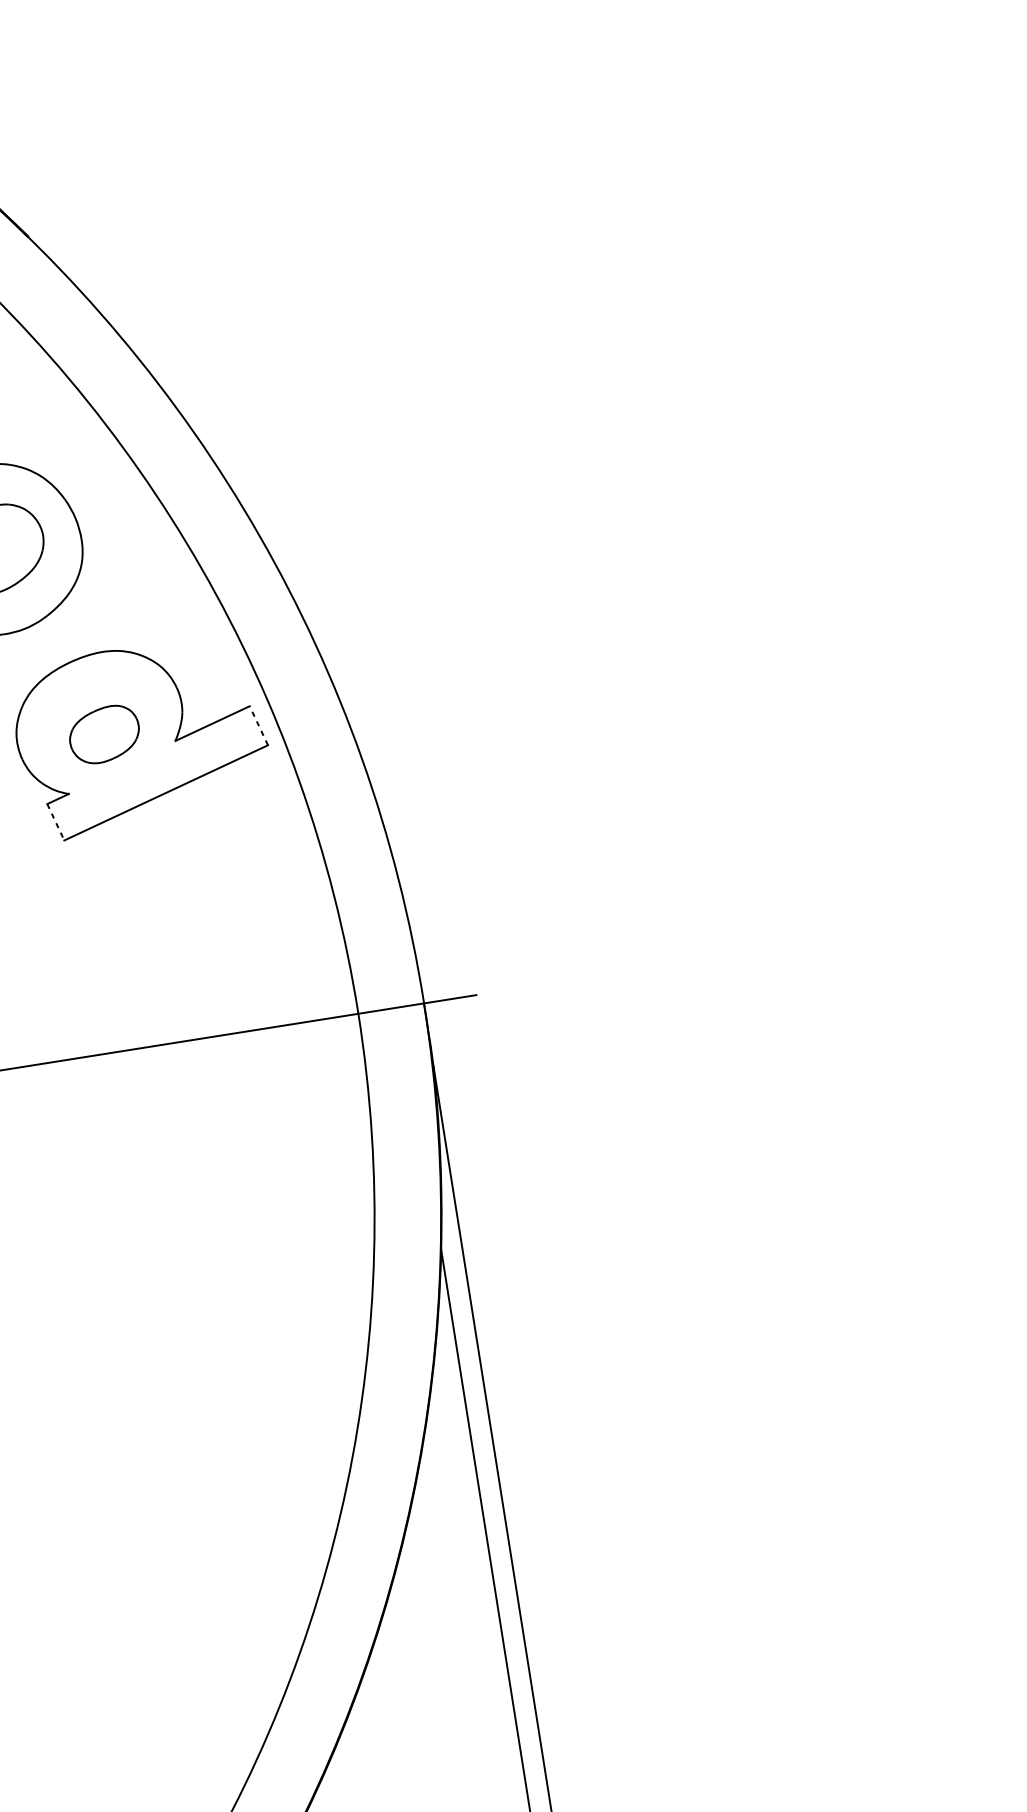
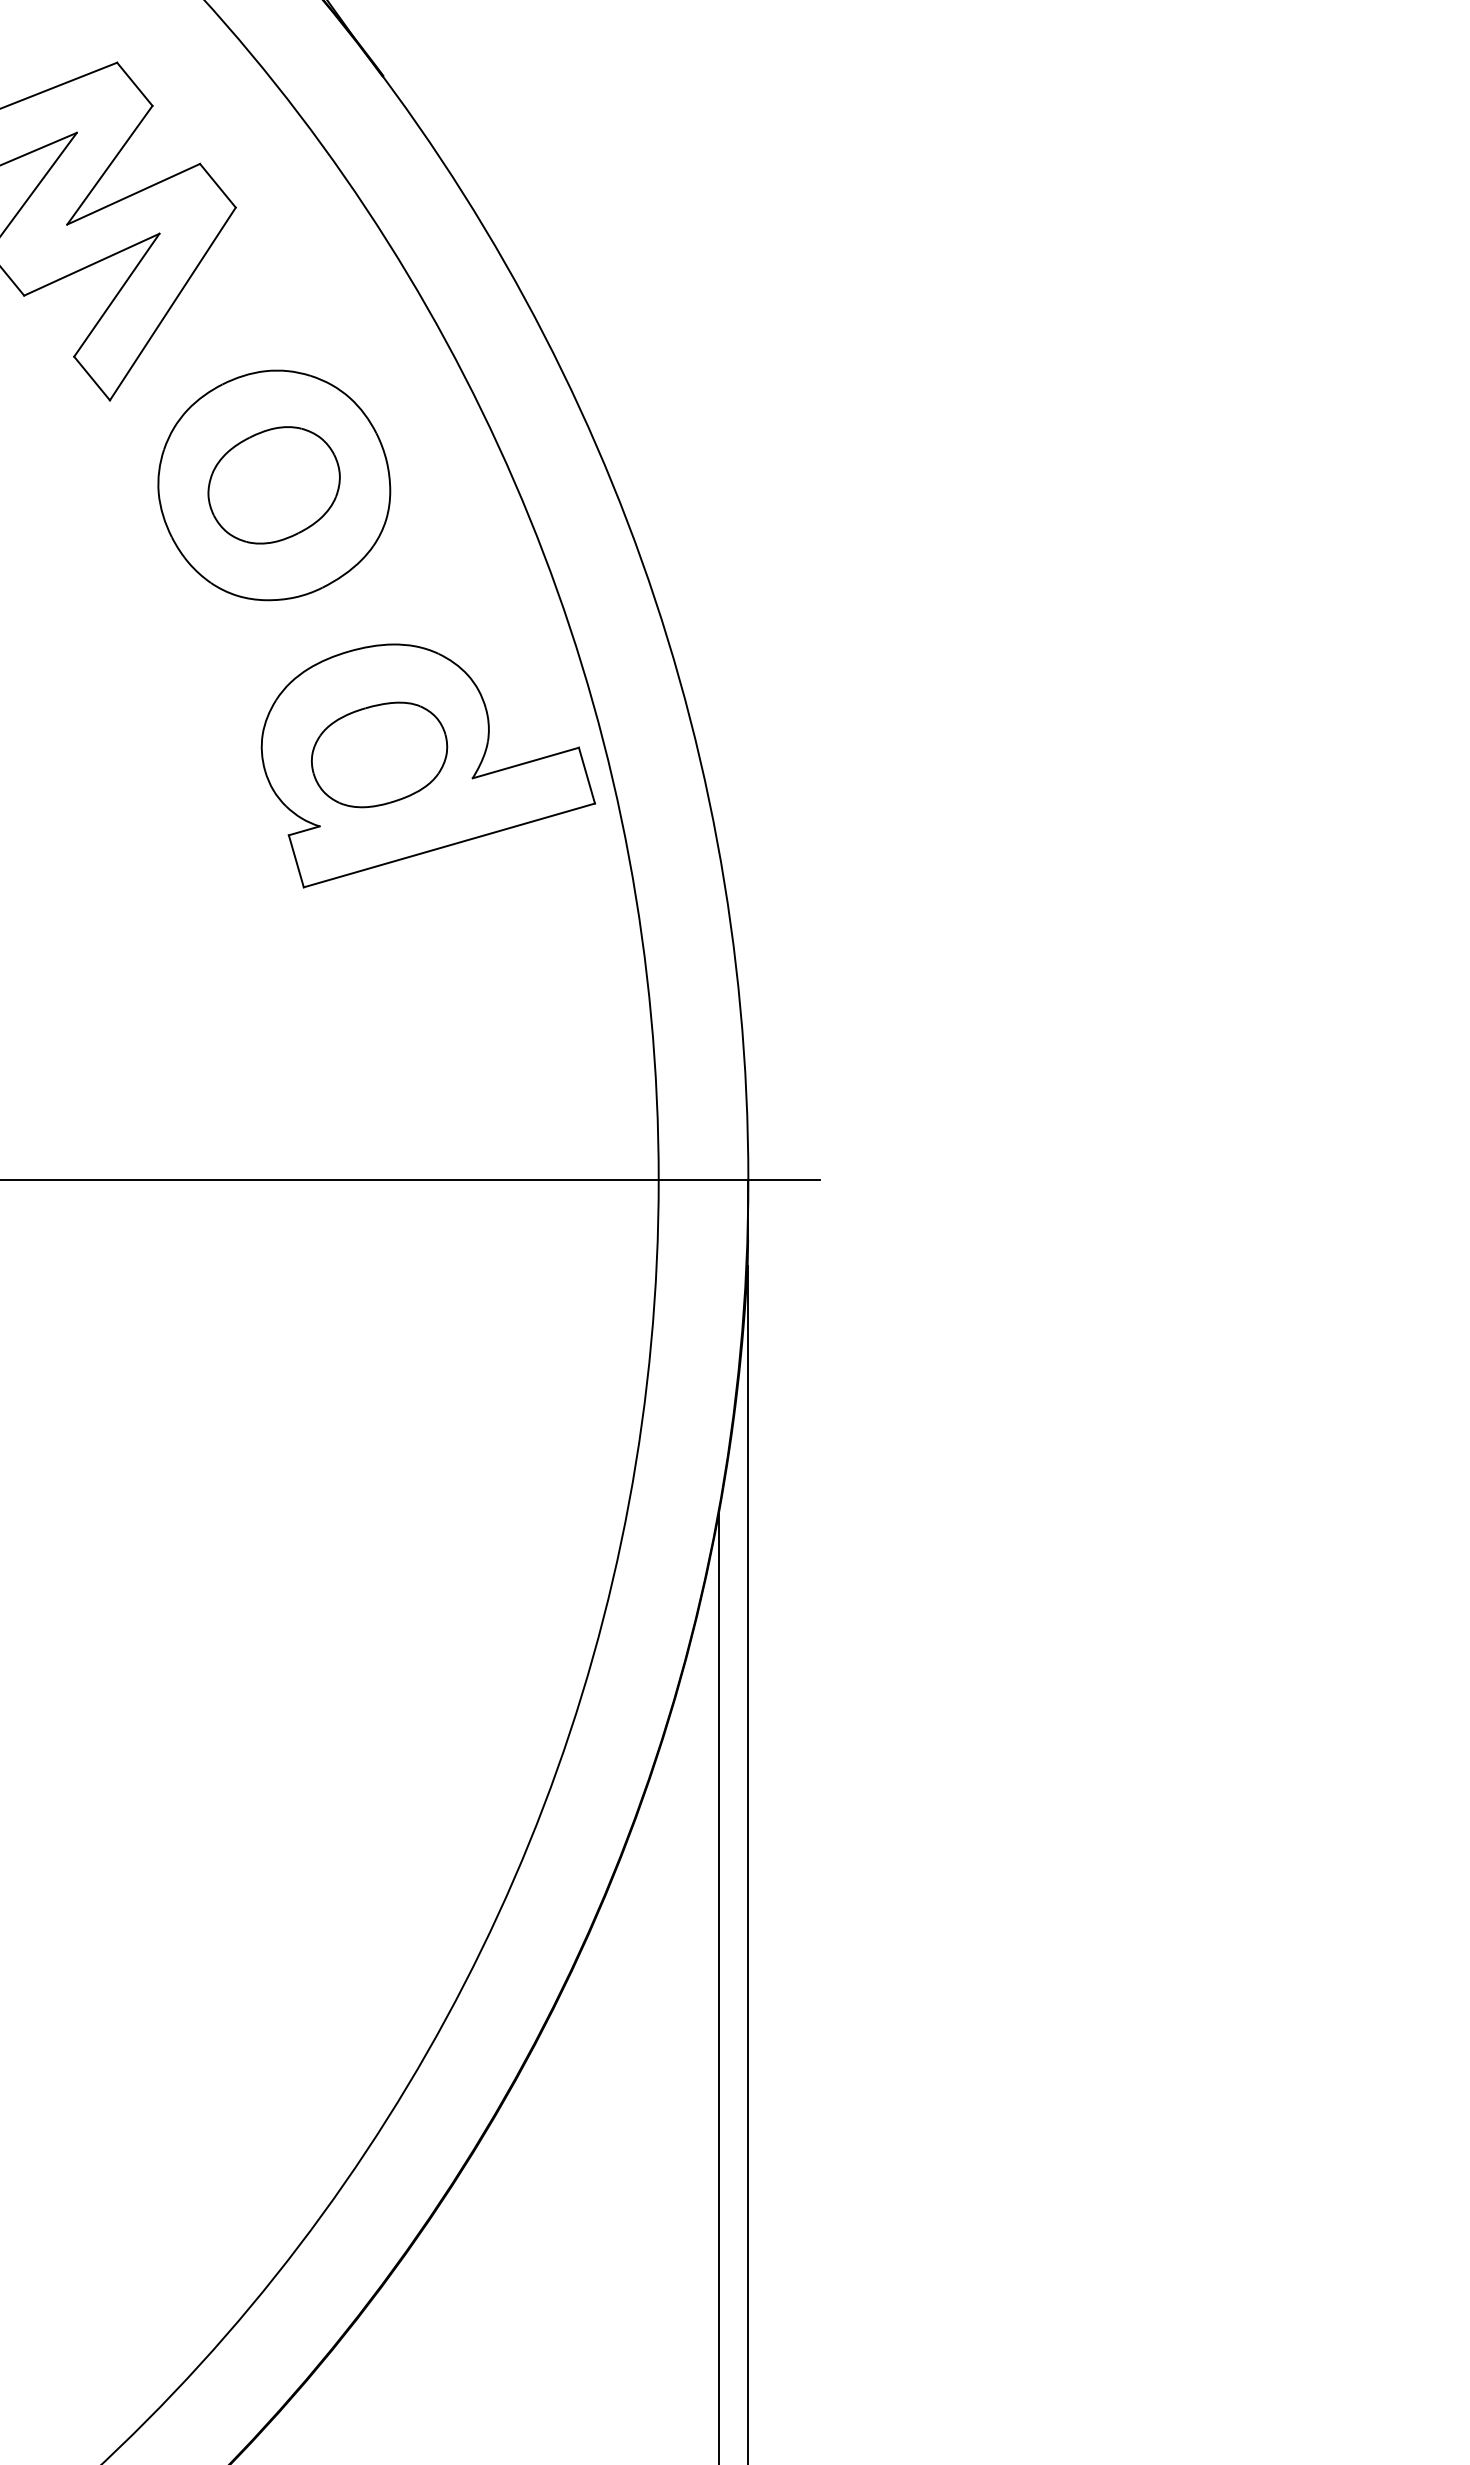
line: (258, 725) -> (586, 775), dashed -> solid
part: (104, 734) -> (379, 754), size x1.43
line: (55, 822) -> (296, 861), dashed -> solid

